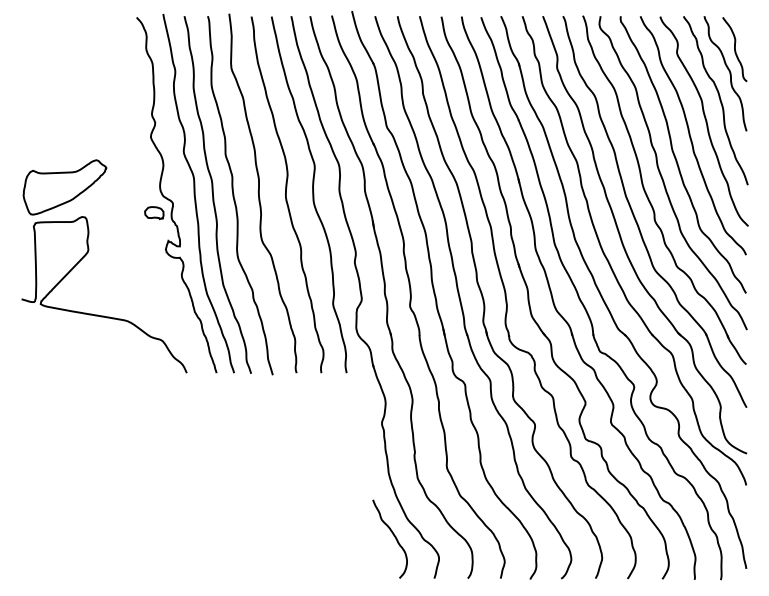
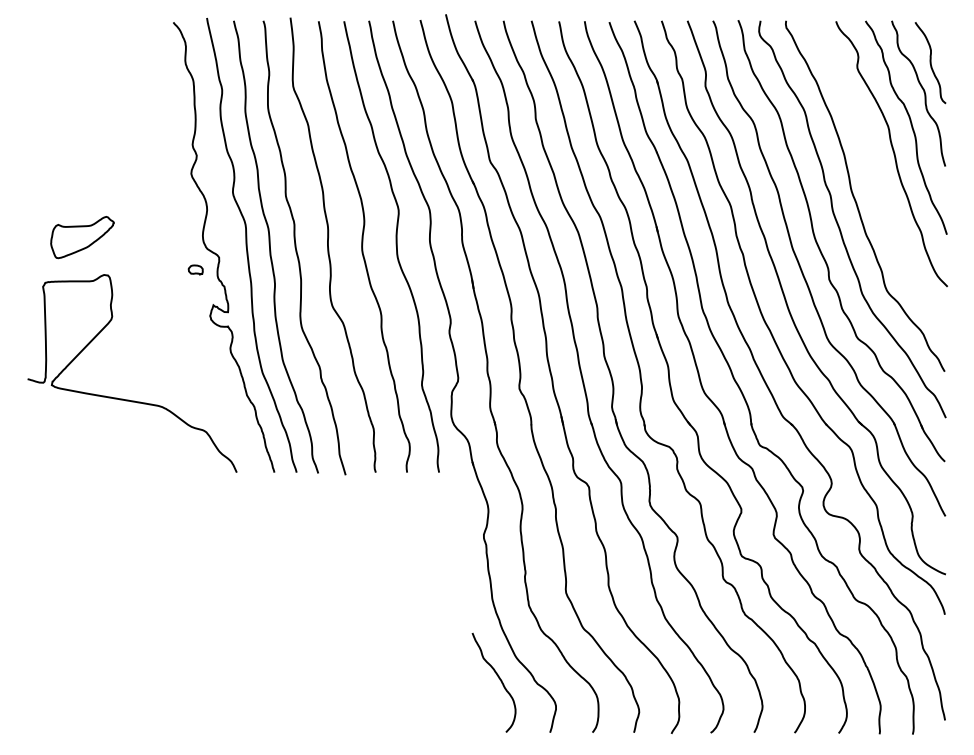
curve: (690, 135) -> (874, 171), removed
part: (64, 187) -> (82, 237), size x0.6
part: (154, 212) -> (195, 269), size x0.6

